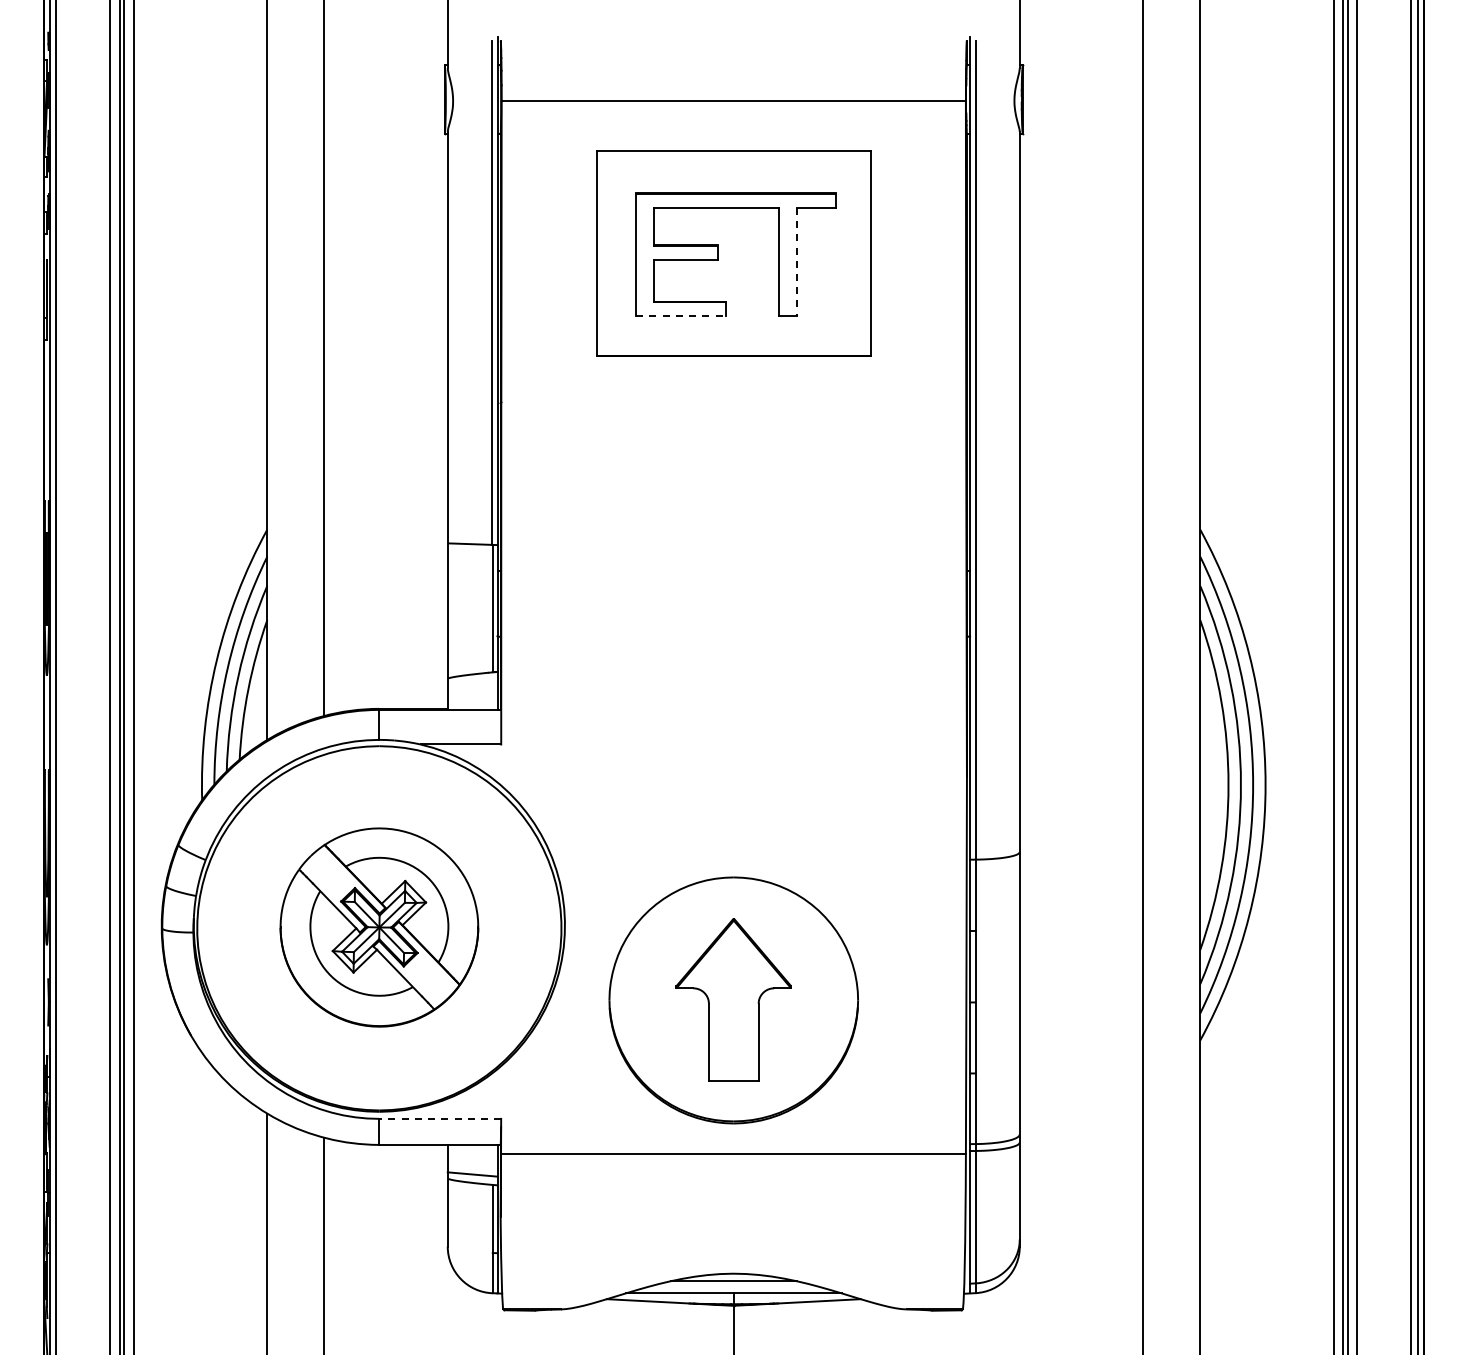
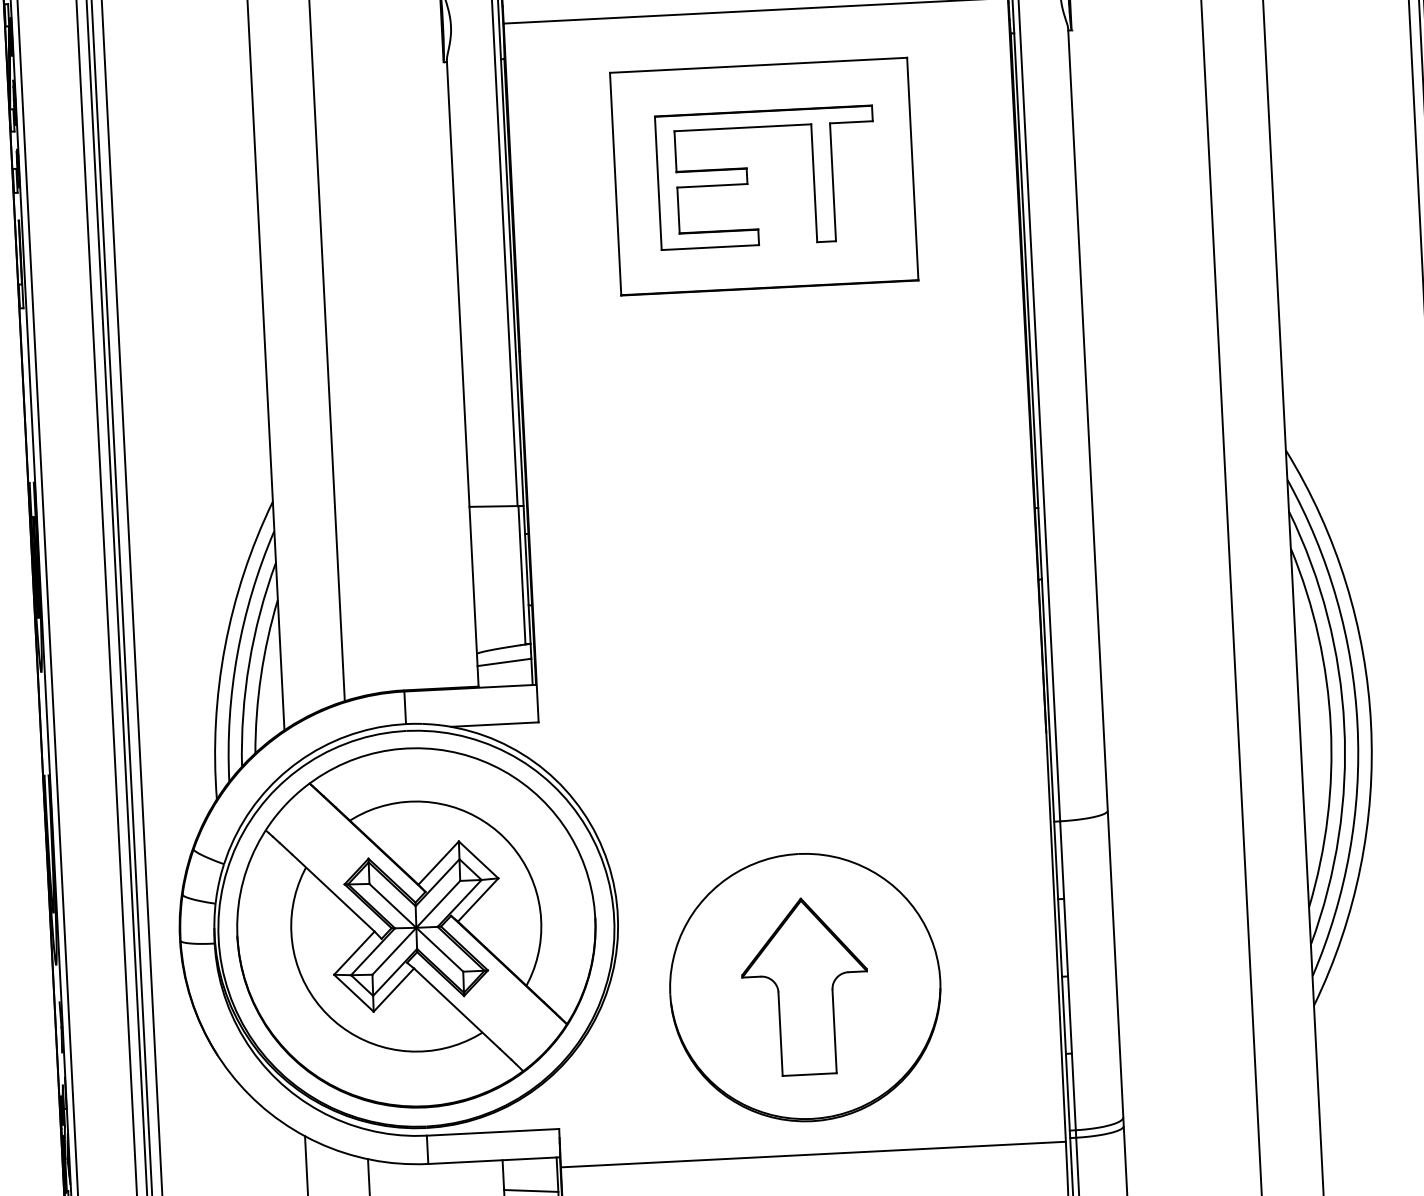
line: (796, 262) -> (832, 182), dashed -> solid
line: (681, 316) -> (710, 247), dashed -> solid
line: (472, 687) -> (504, 662), added
part: (379, 927) -> (416, 927), size x1.67
line: (440, 1118) -> (493, 1131), dashed -> solid

